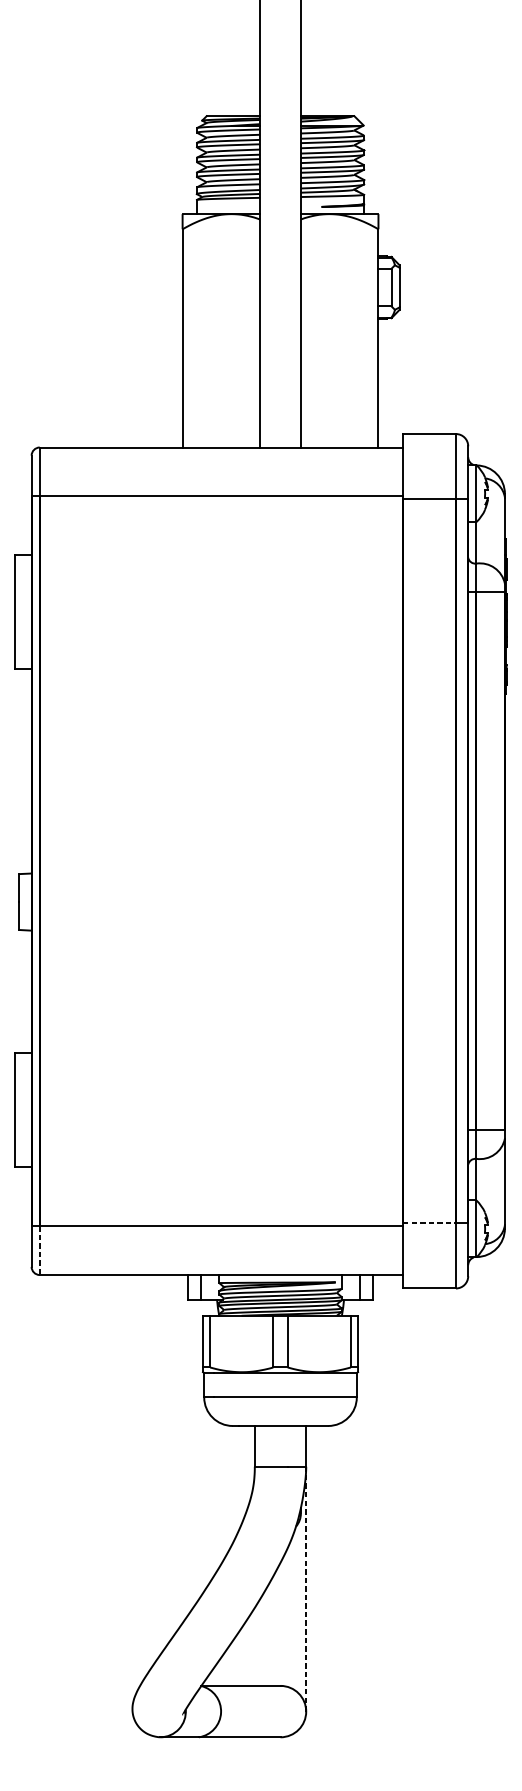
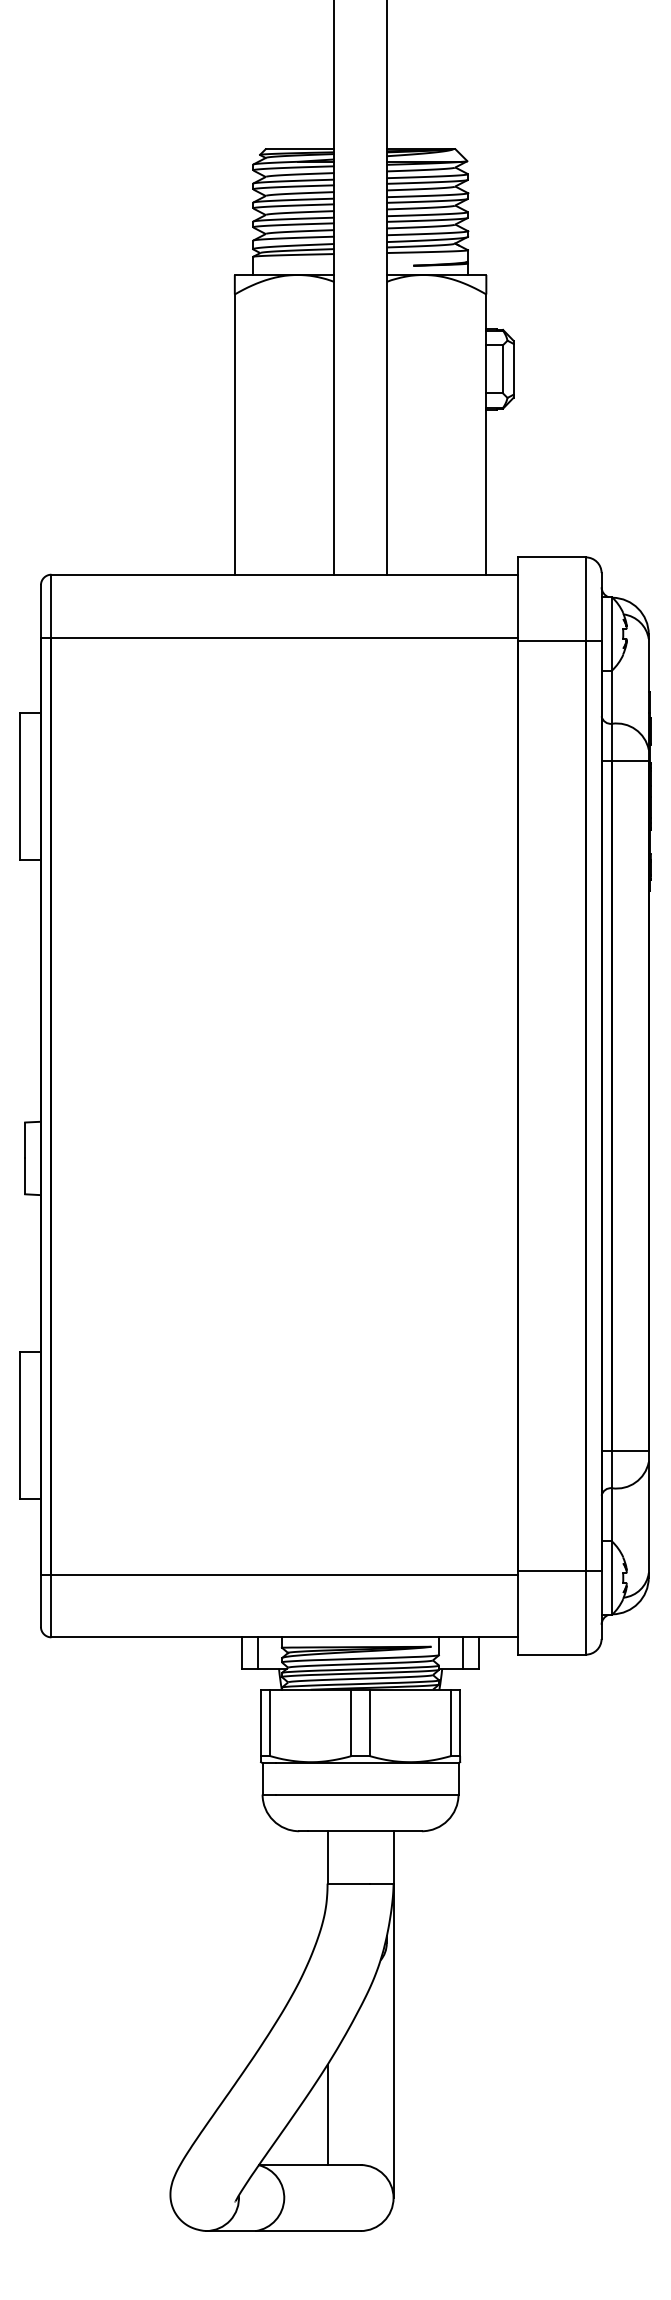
line: (429, 1222) -> (552, 1570), dashed -> solid
line: (39, 1250) -> (51, 1606), dashed -> solid
line: (306, 1588) -> (393, 2040), dashed -> solid
line: (254, 1646) -> (327, 2114), added

